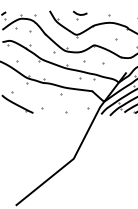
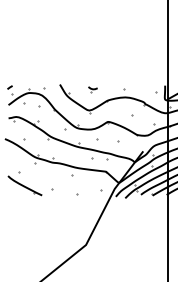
part: (79, 15) -> (92, 89), size x0.6

